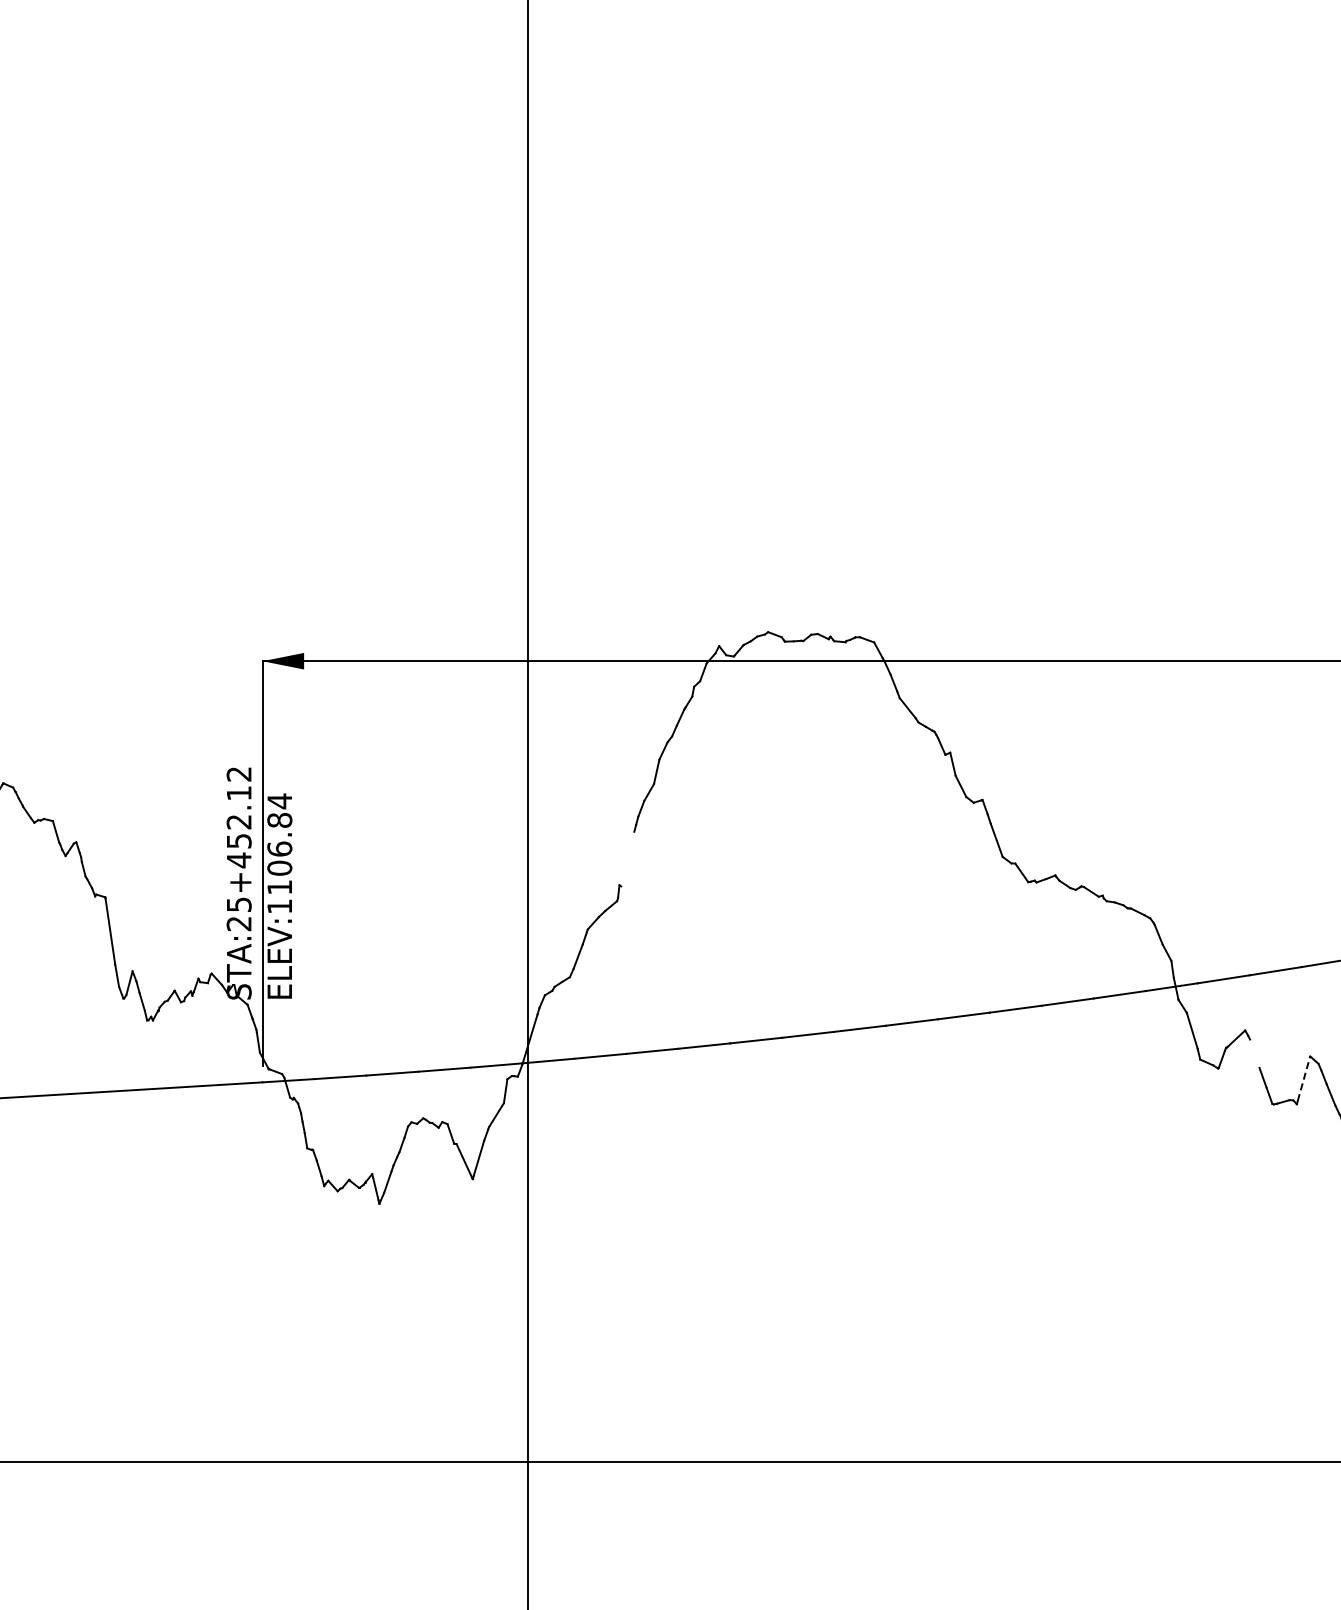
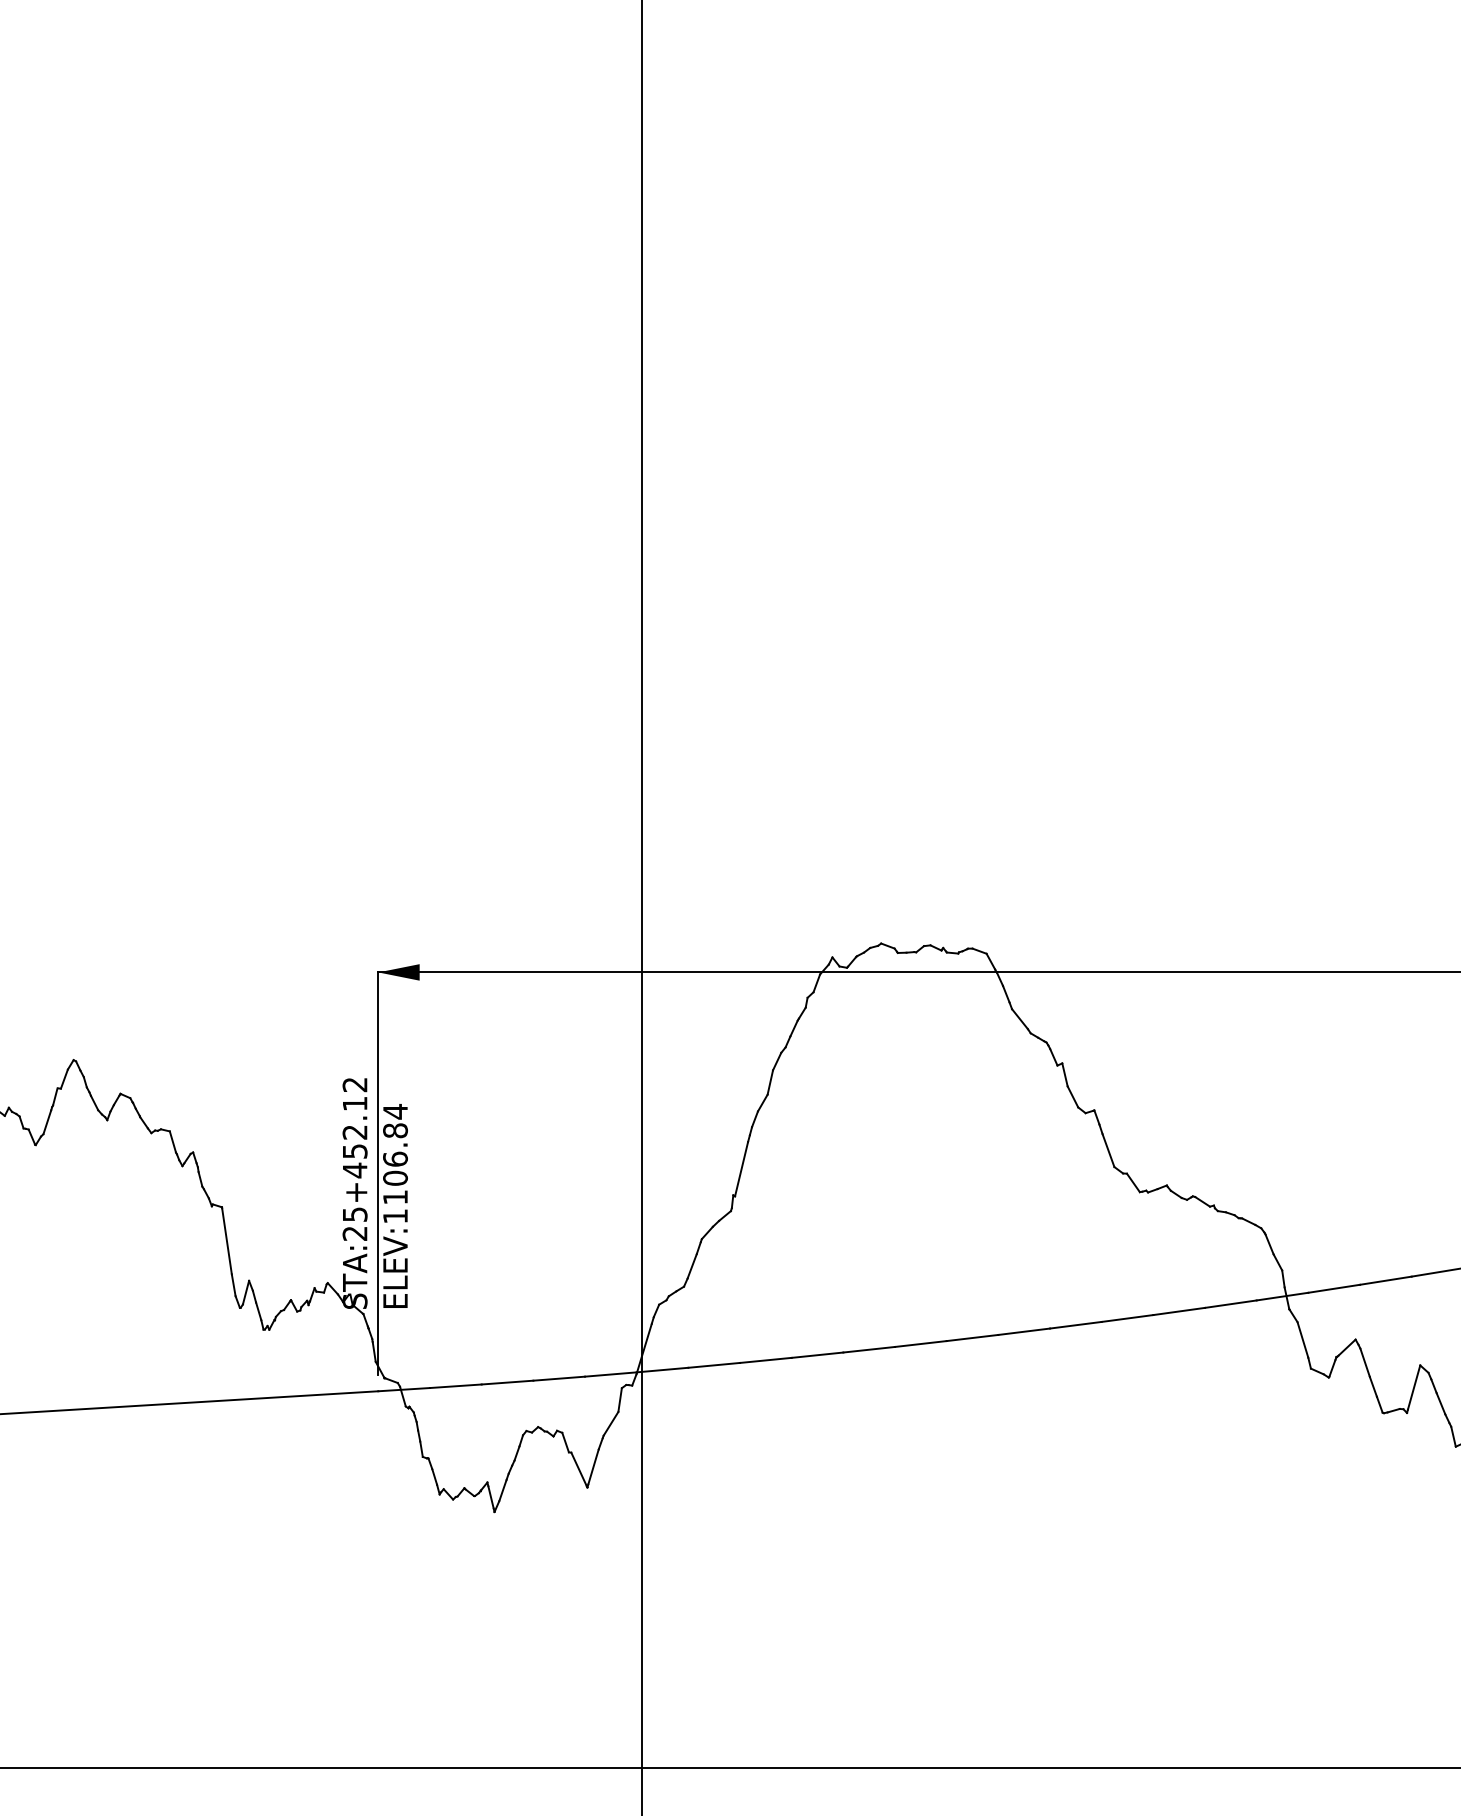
line: (627, 859) -> (741, 1169), added
line: (1254, 1053) -> (1364, 1362), added
line: (1304, 1078) -> (1414, 1387), dashed -> solid

